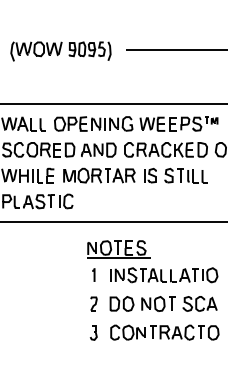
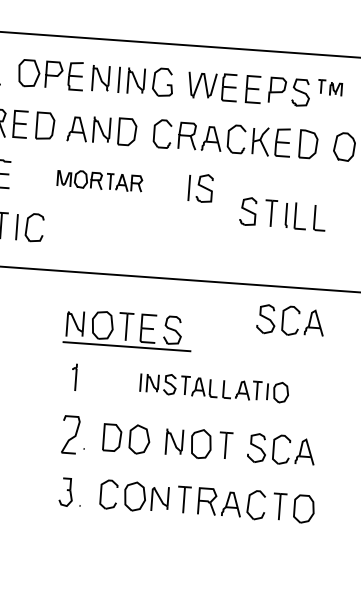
part: (99, 175) -> (100, 180), size x0.6
part: (185, 175) -> (281, 213), moved
part: (199, 238) -> (289, 319), added
part: (164, 275) -> (214, 388), size x0.7
part: (93, 303) -> (69, 433), size x1.4

